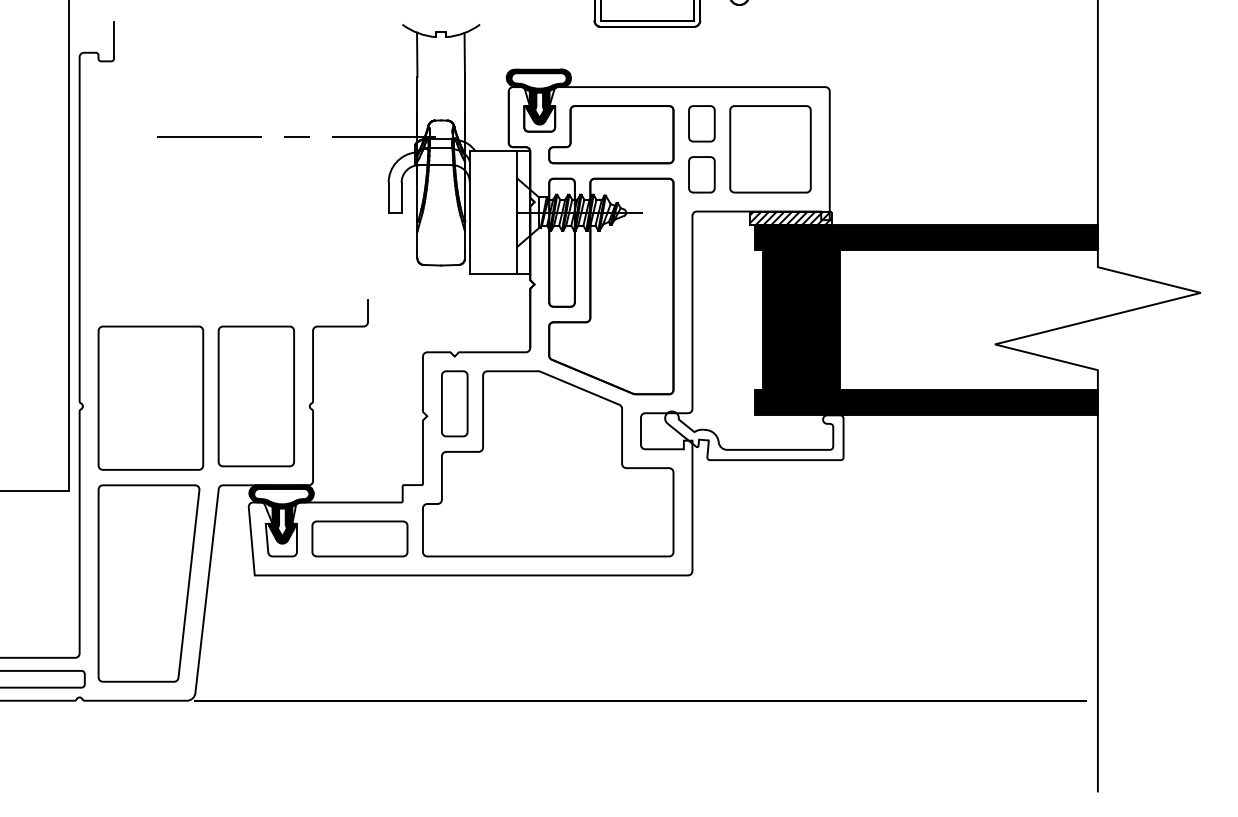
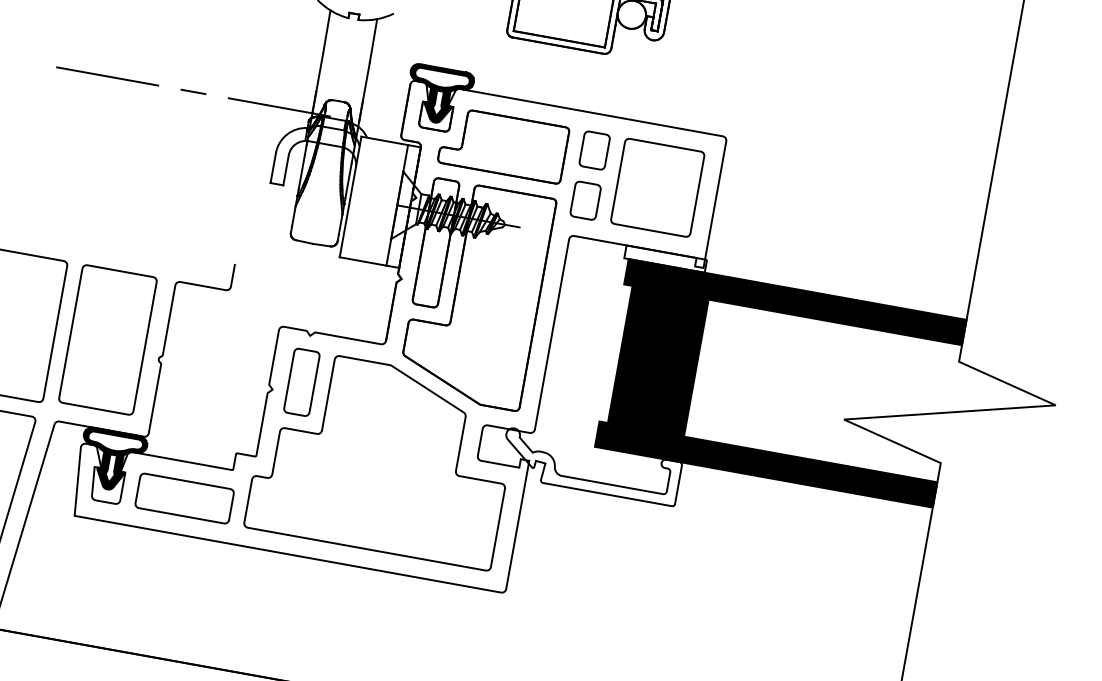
hatch: (790, 217) -> (665, 258), removed

